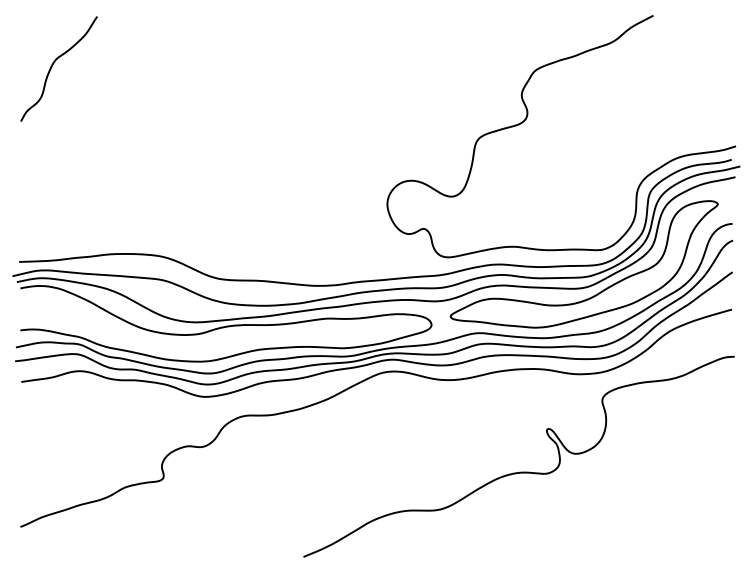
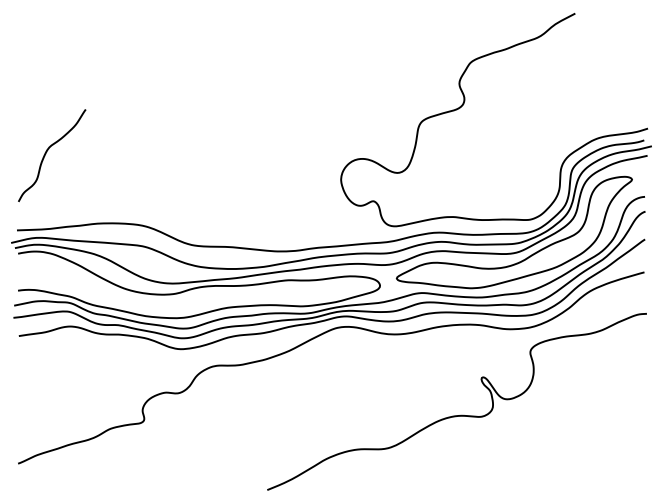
curve: (53, 65) -> (47, 152), moved

